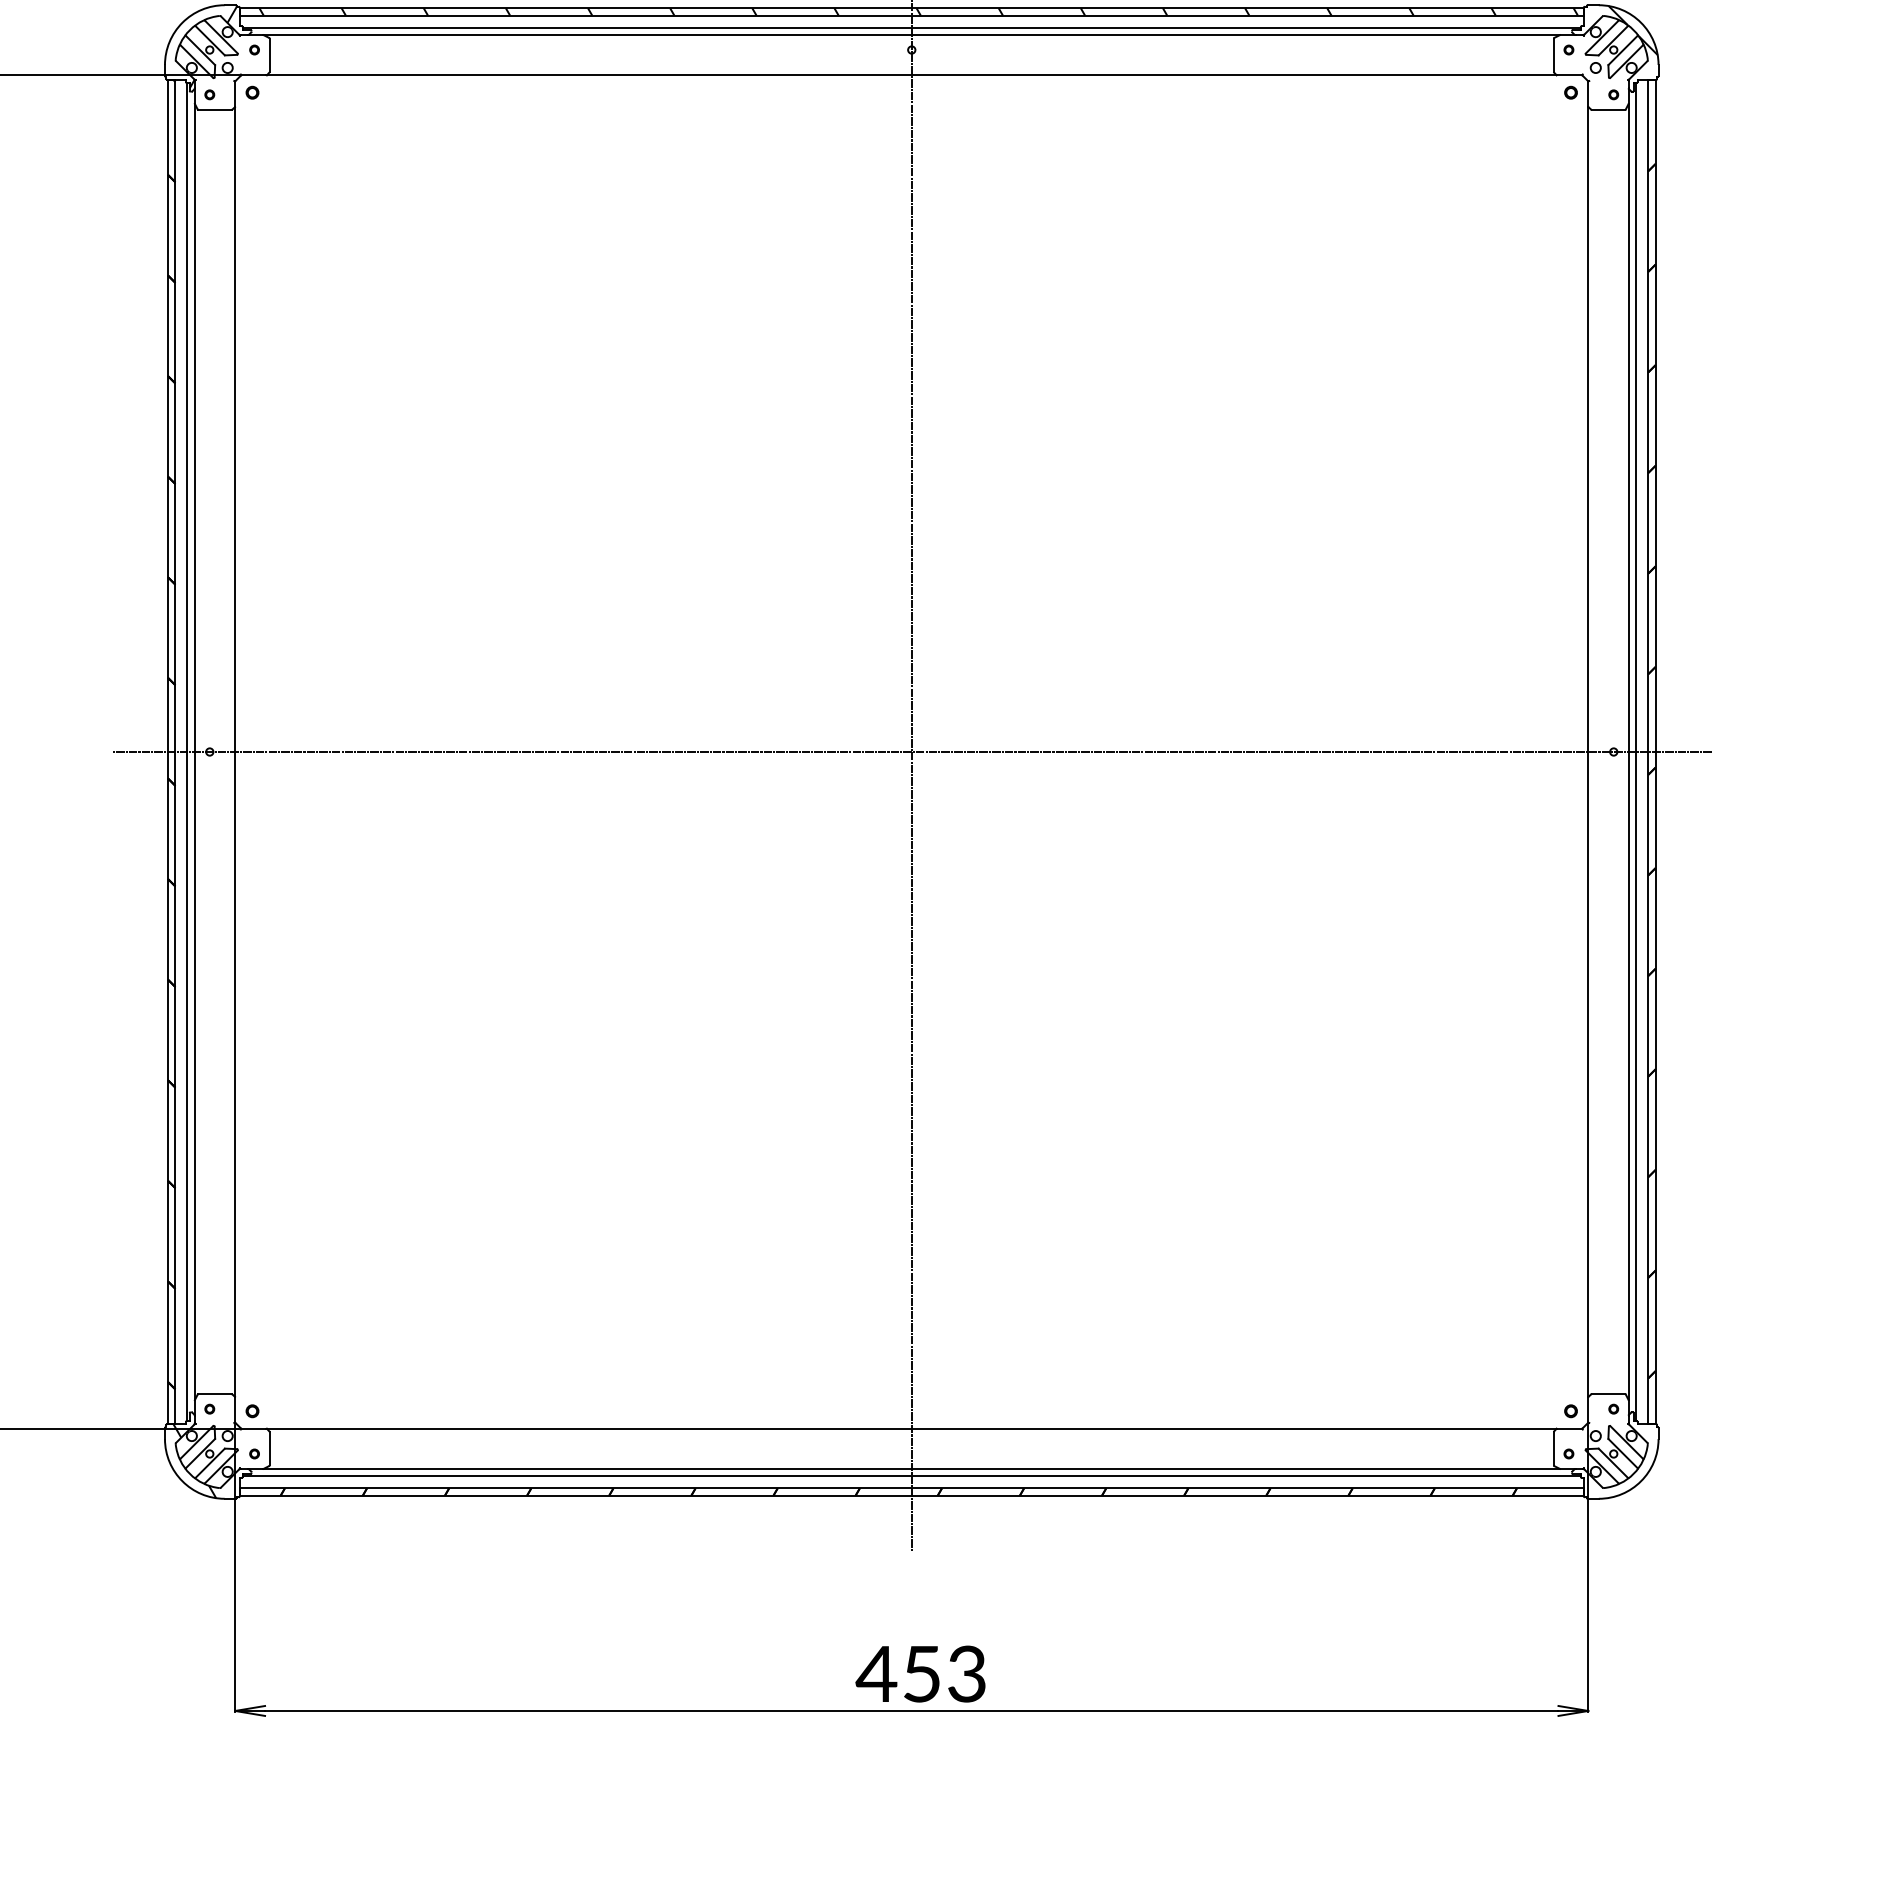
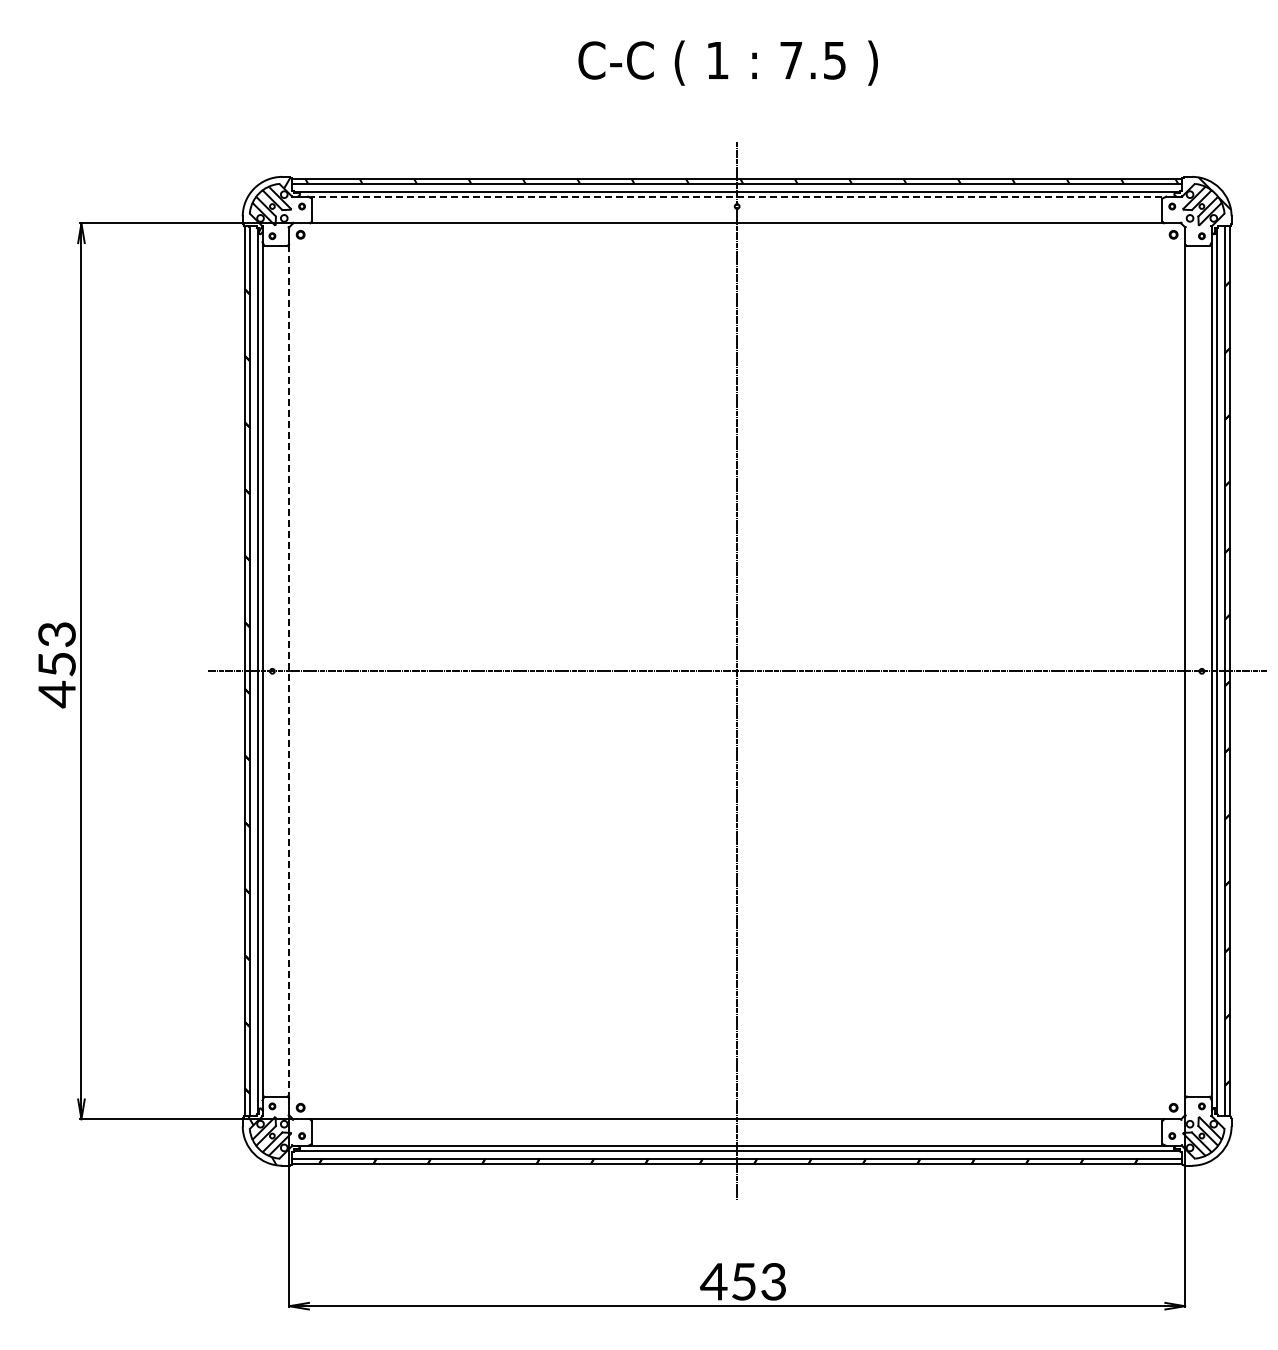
line: (912, 34) -> (737, 196), solid -> dashed
line: (235, 750) -> (289, 670), solid -> dashed

